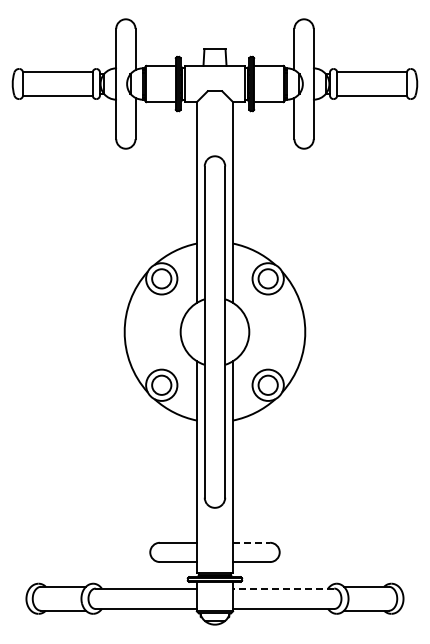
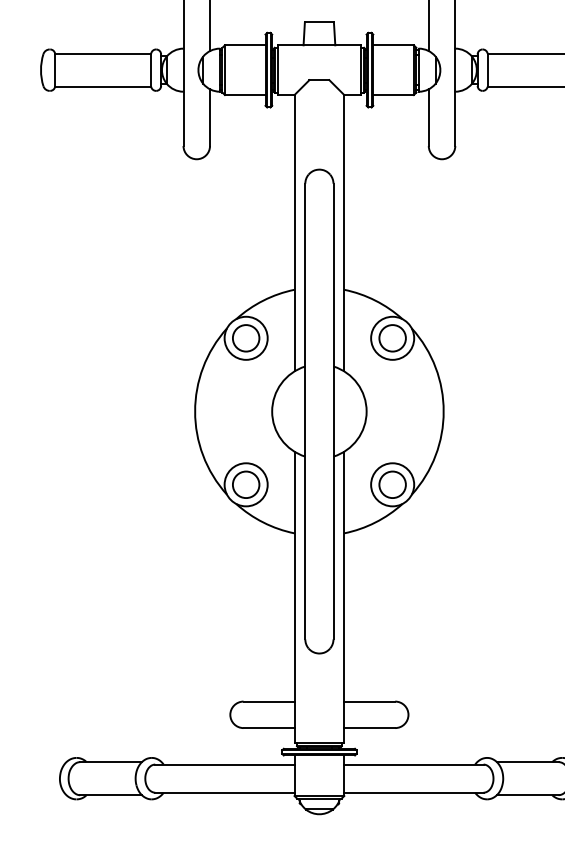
line: (251, 542) -> (369, 701), dashed -> solid
line: (283, 588) -> (413, 764), dashed -> solid

